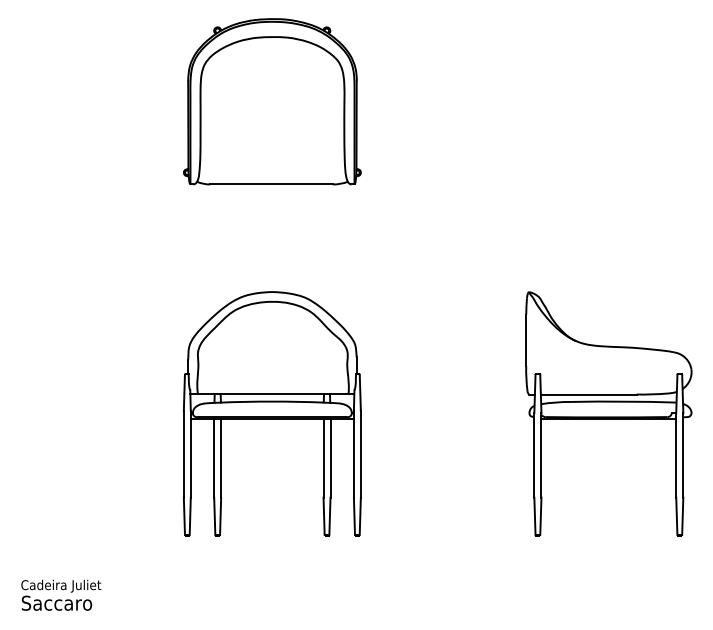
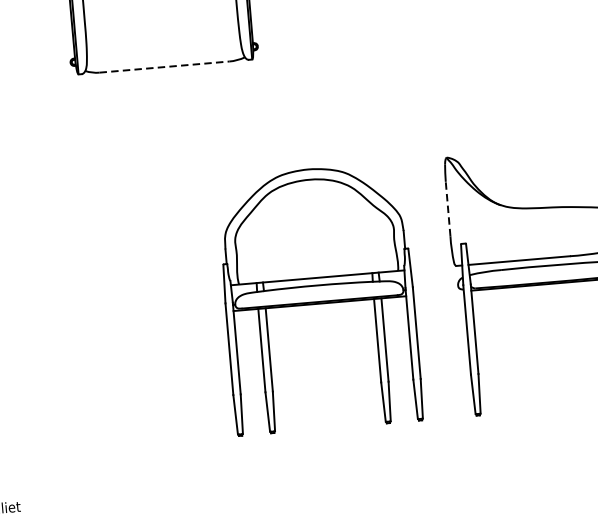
line: (272, 184) -> (165, 67), solid -> dashed
line: (526, 340) -> (448, 209), solid -> dashed
part: (272, 413) -> (319, 297), moved

